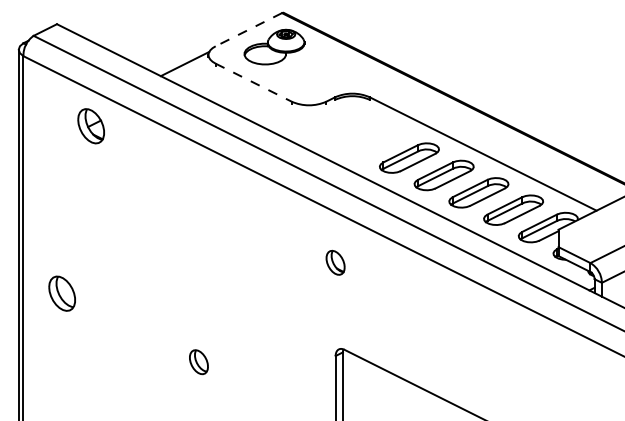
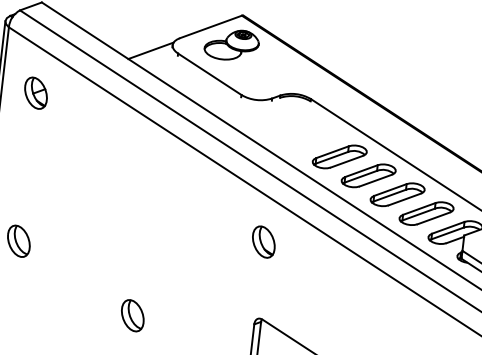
line: (248, 29) -> (210, 26), dashed -> solid
line: (254, 82) -> (210, 74), dashed -> solid
part: (90, 126) -> (35, 93), moved
part: (335, 262) -> (263, 241), size x1.43
part: (198, 362) -> (132, 316), size x1.43

